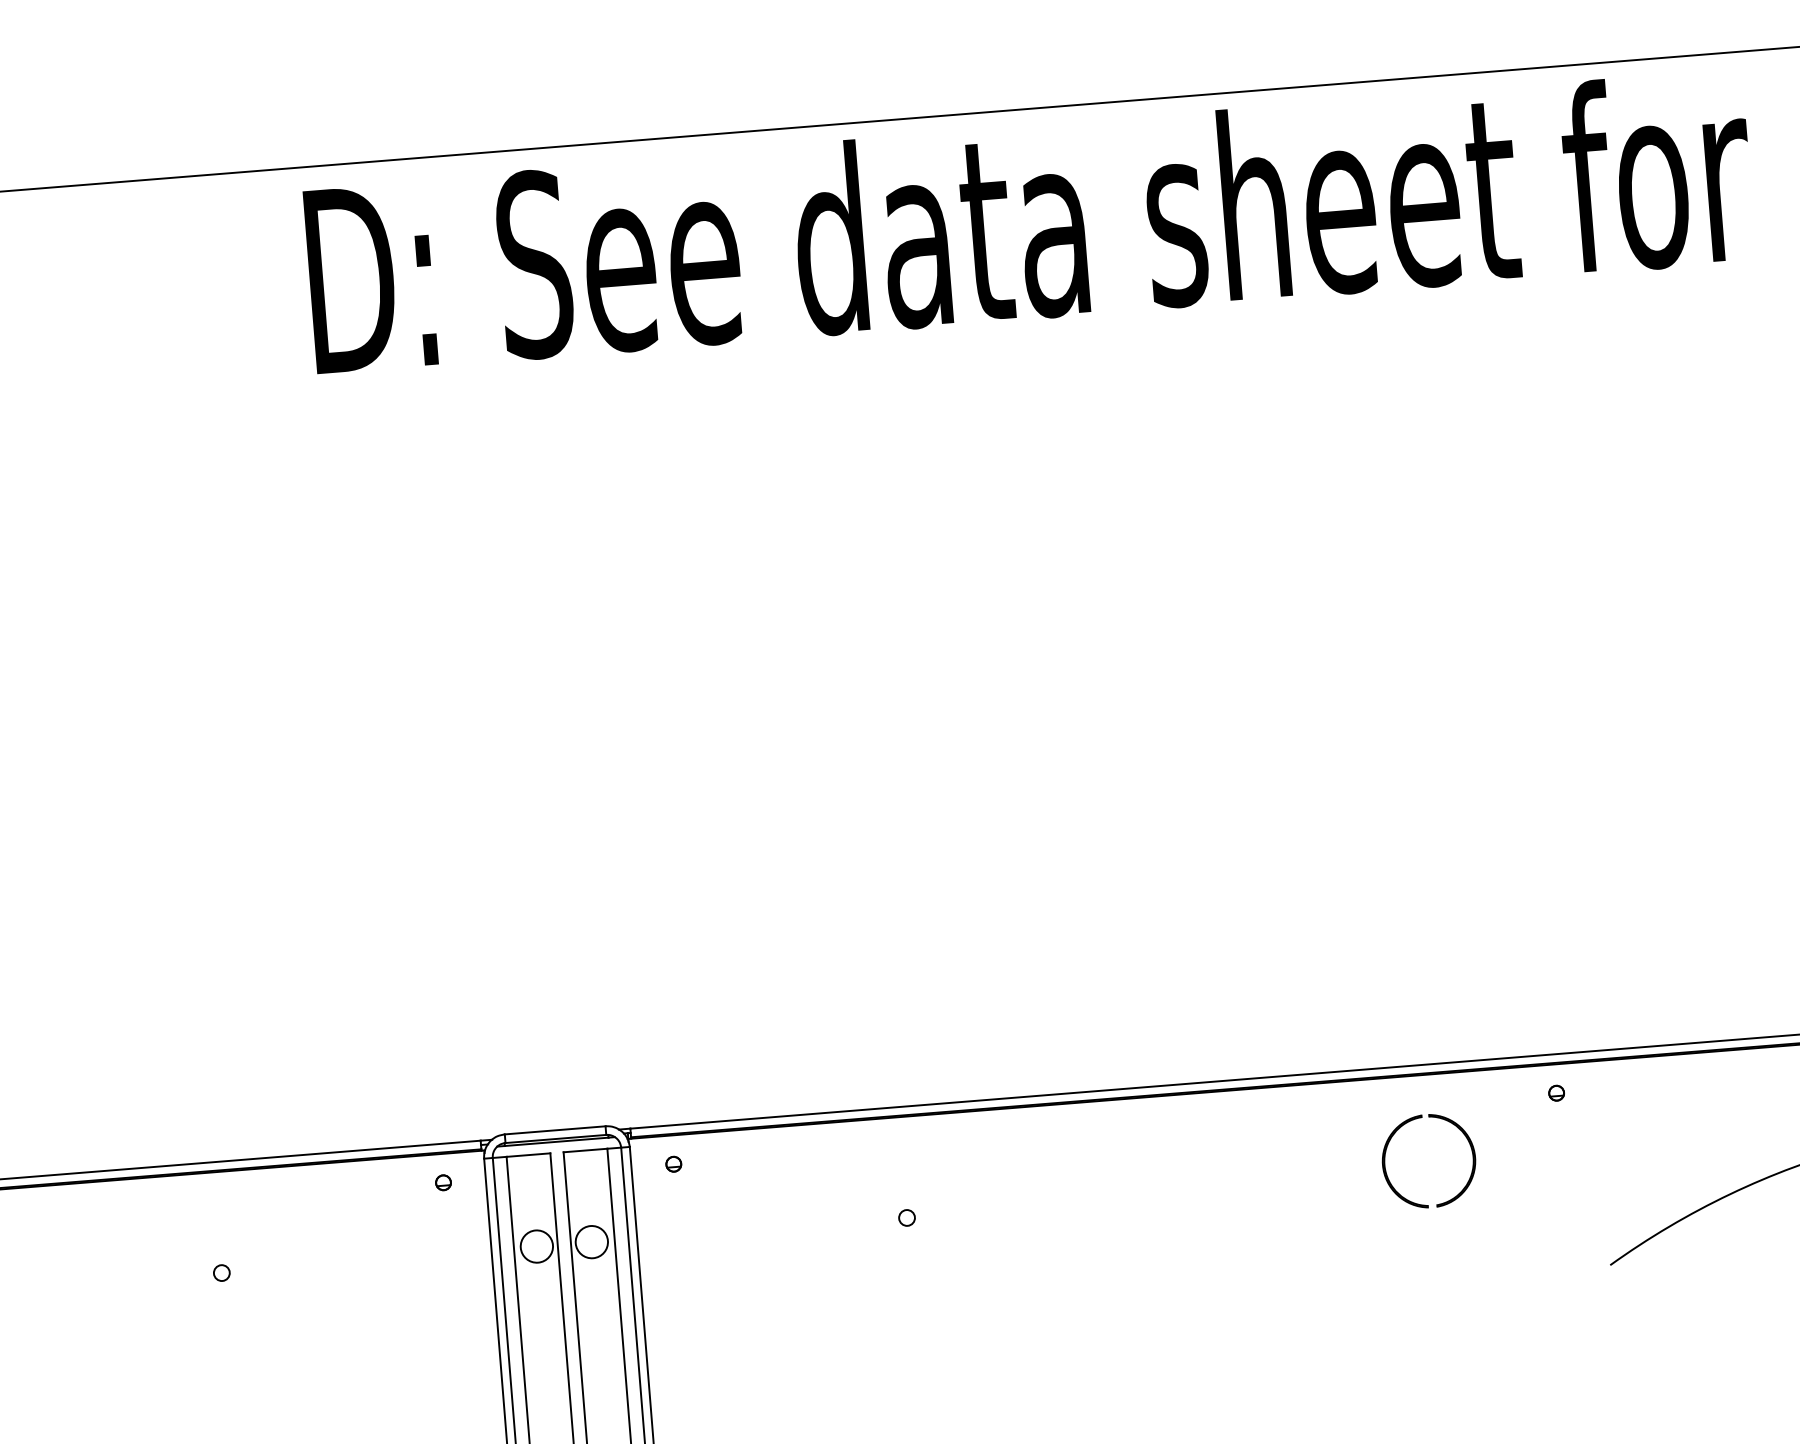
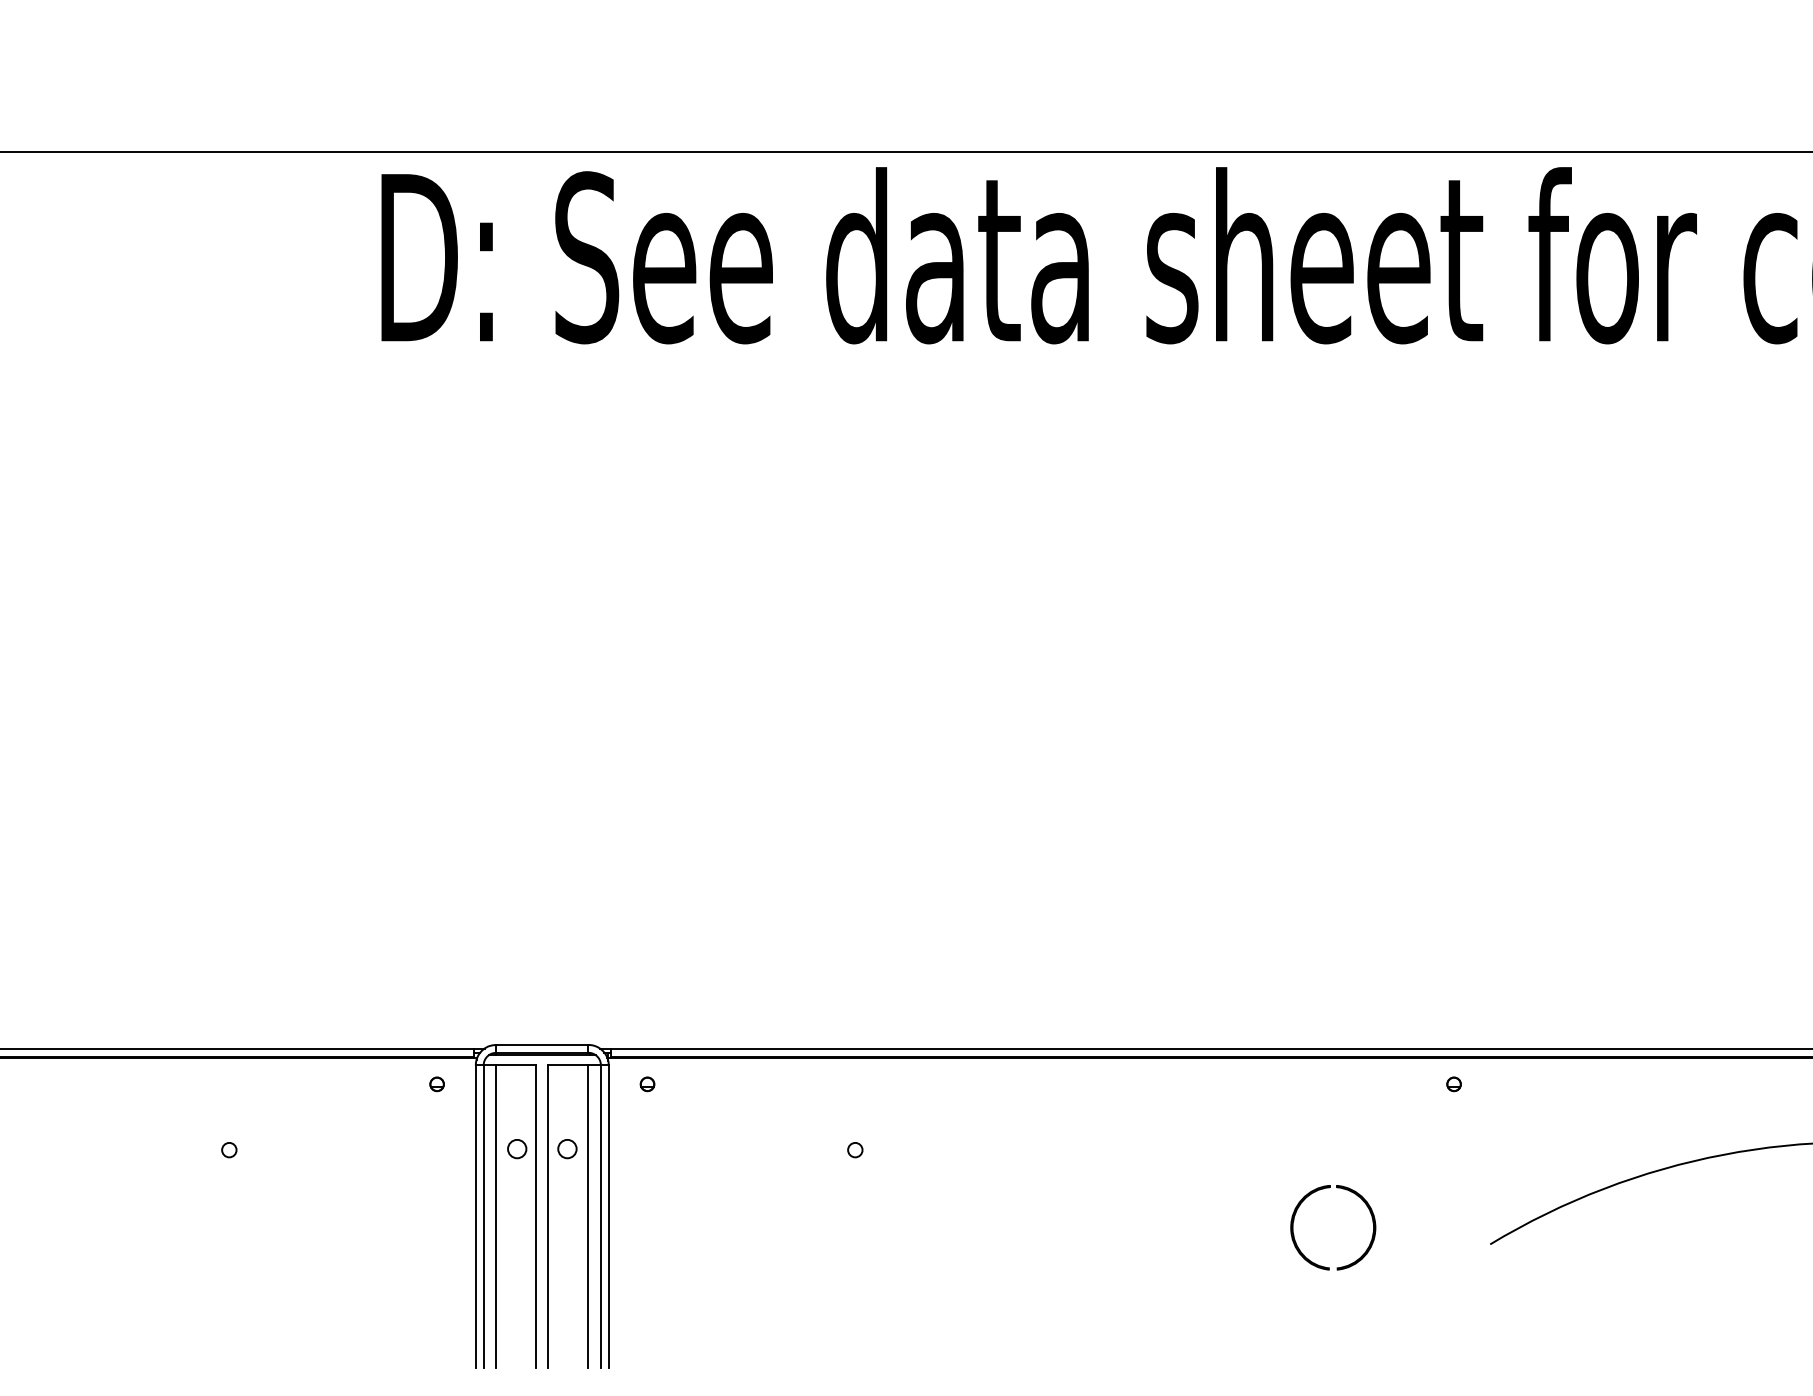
part: (1435, 1118) -> (1342, 1189), moved
circle: (591, 1241) -> (567, 1148), size x0.62
circle: (537, 1245) -> (517, 1148), size x0.62

